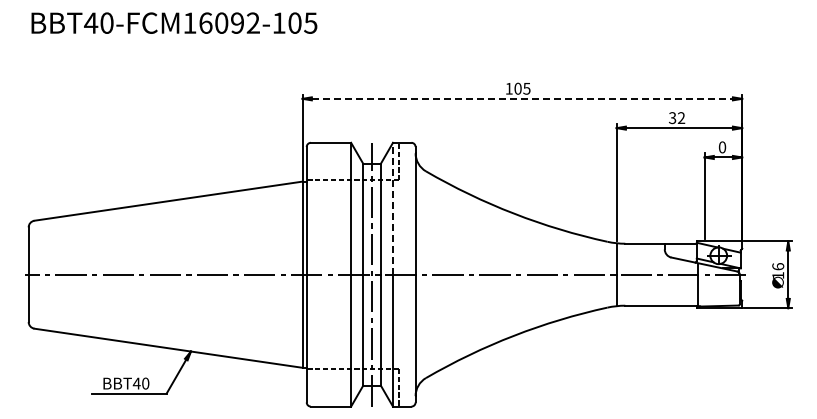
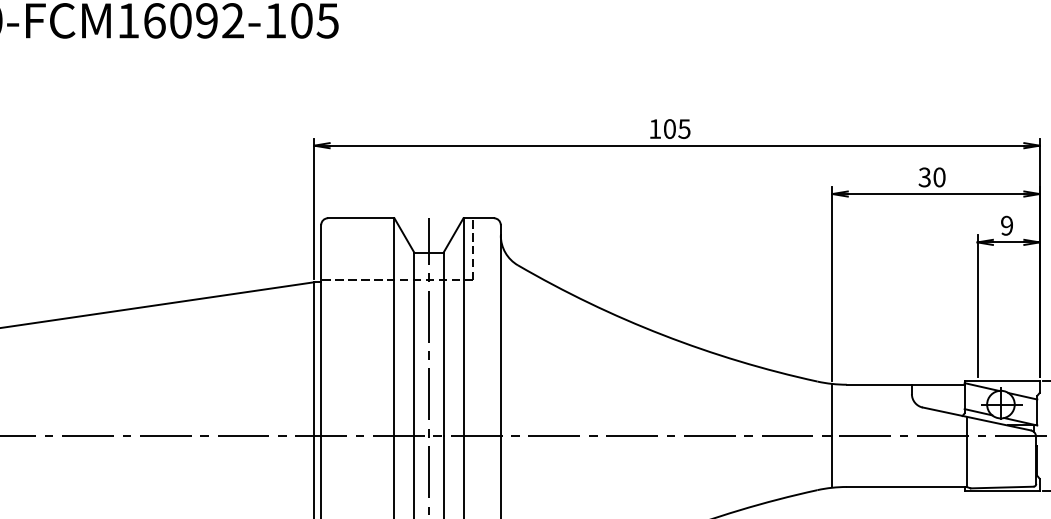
line: (522, 98) -> (677, 145), dashed -> solid
text: (681, 118) -> (939, 178), 32 -> 30
text: (722, 147) -> (1007, 225), 0 -> 9
line: (393, 208) -> (464, 326), dashed -> solid

